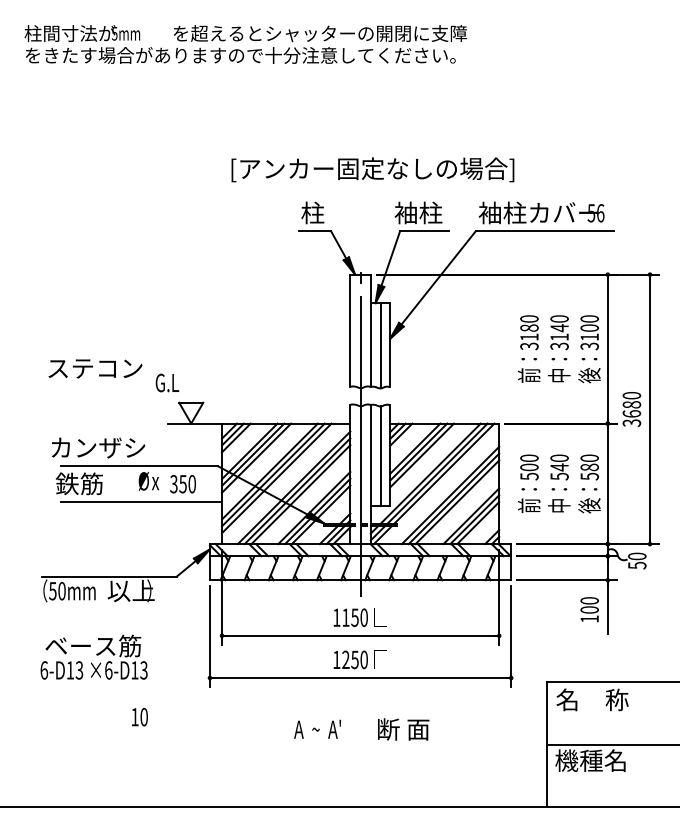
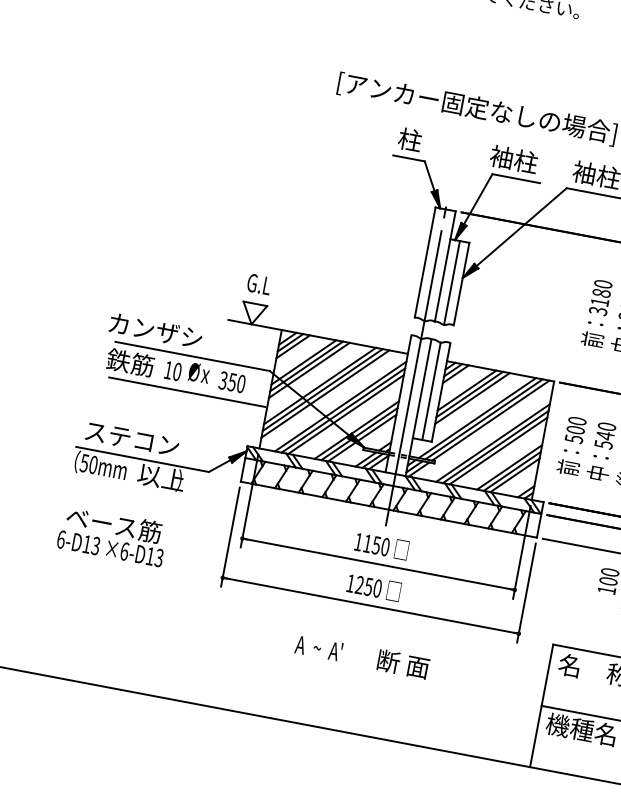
text: (95, 368) -> (132, 439), moved
text: (167, 382) -> (259, 283), moved
text: (139, 716) -> (172, 370), moved

